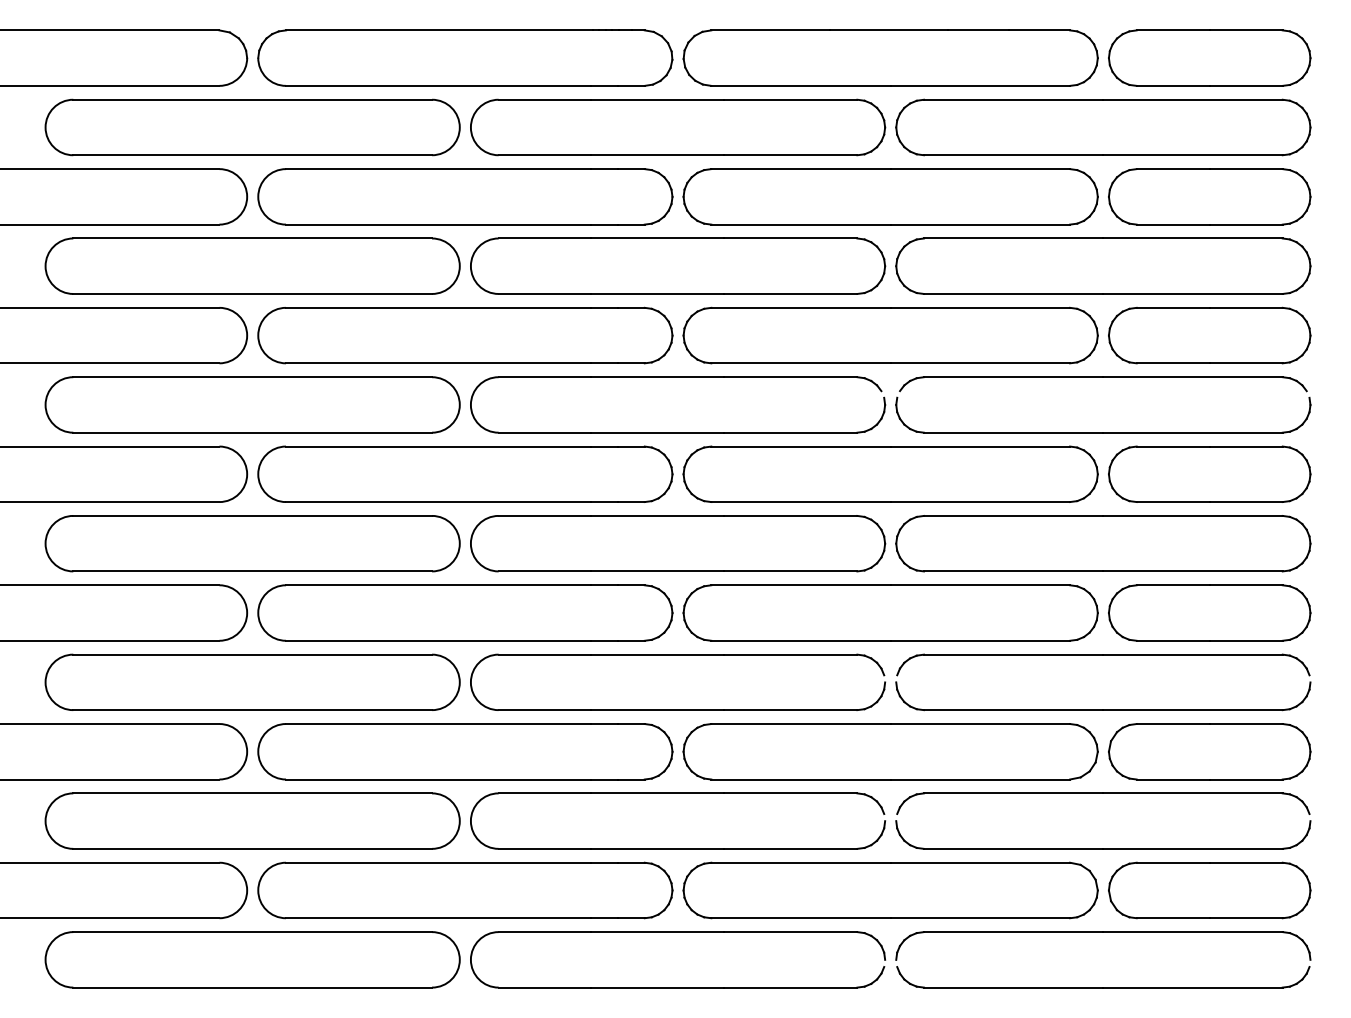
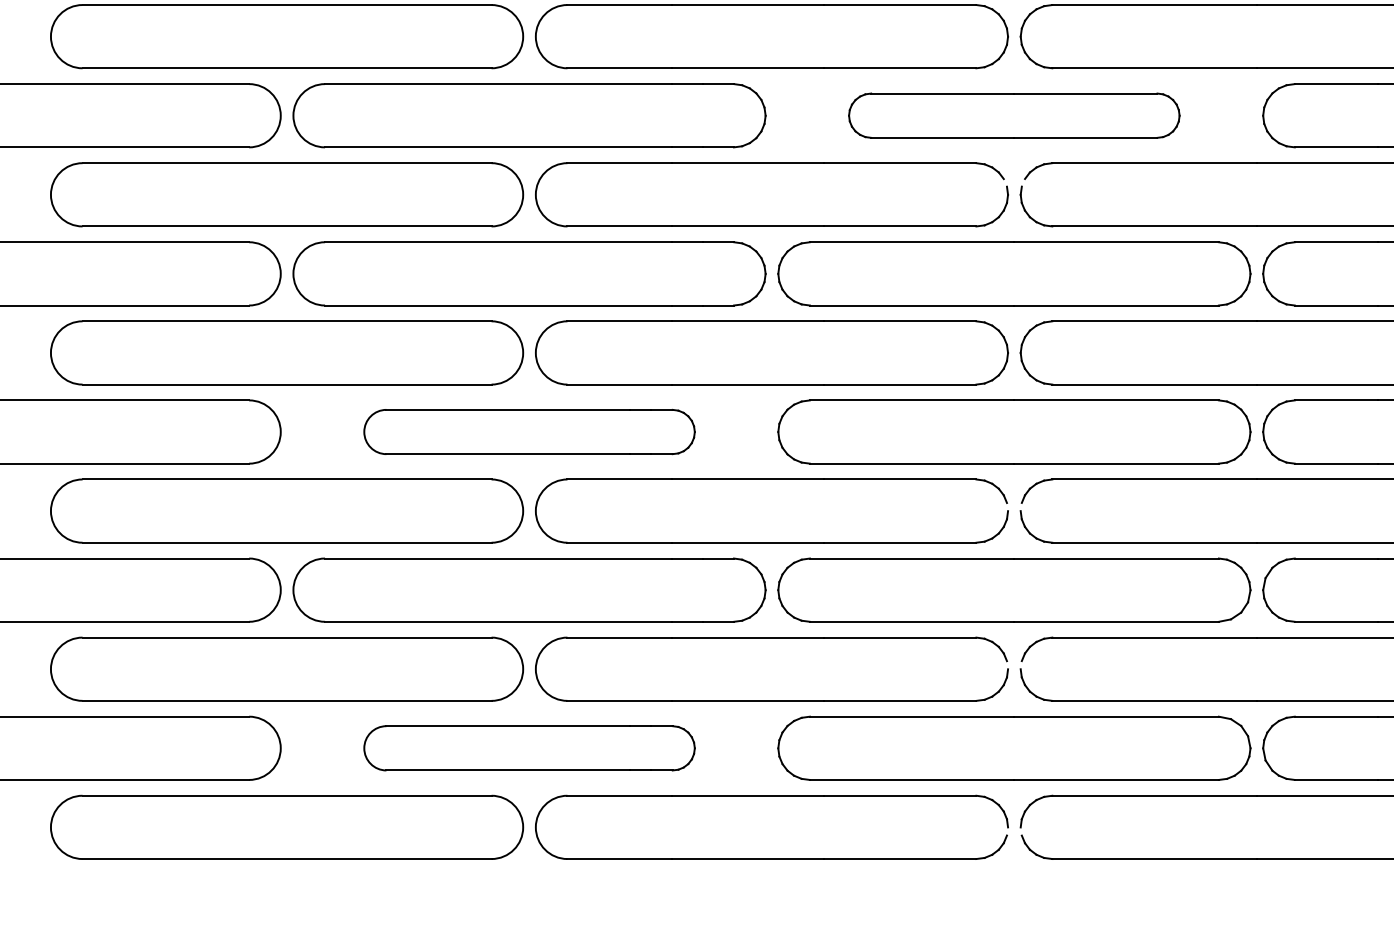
part: (890, 335) -> (1014, 115), size x0.7
part: (465, 612) -> (529, 431), size x0.7
part: (465, 890) -> (529, 748), size x0.7

